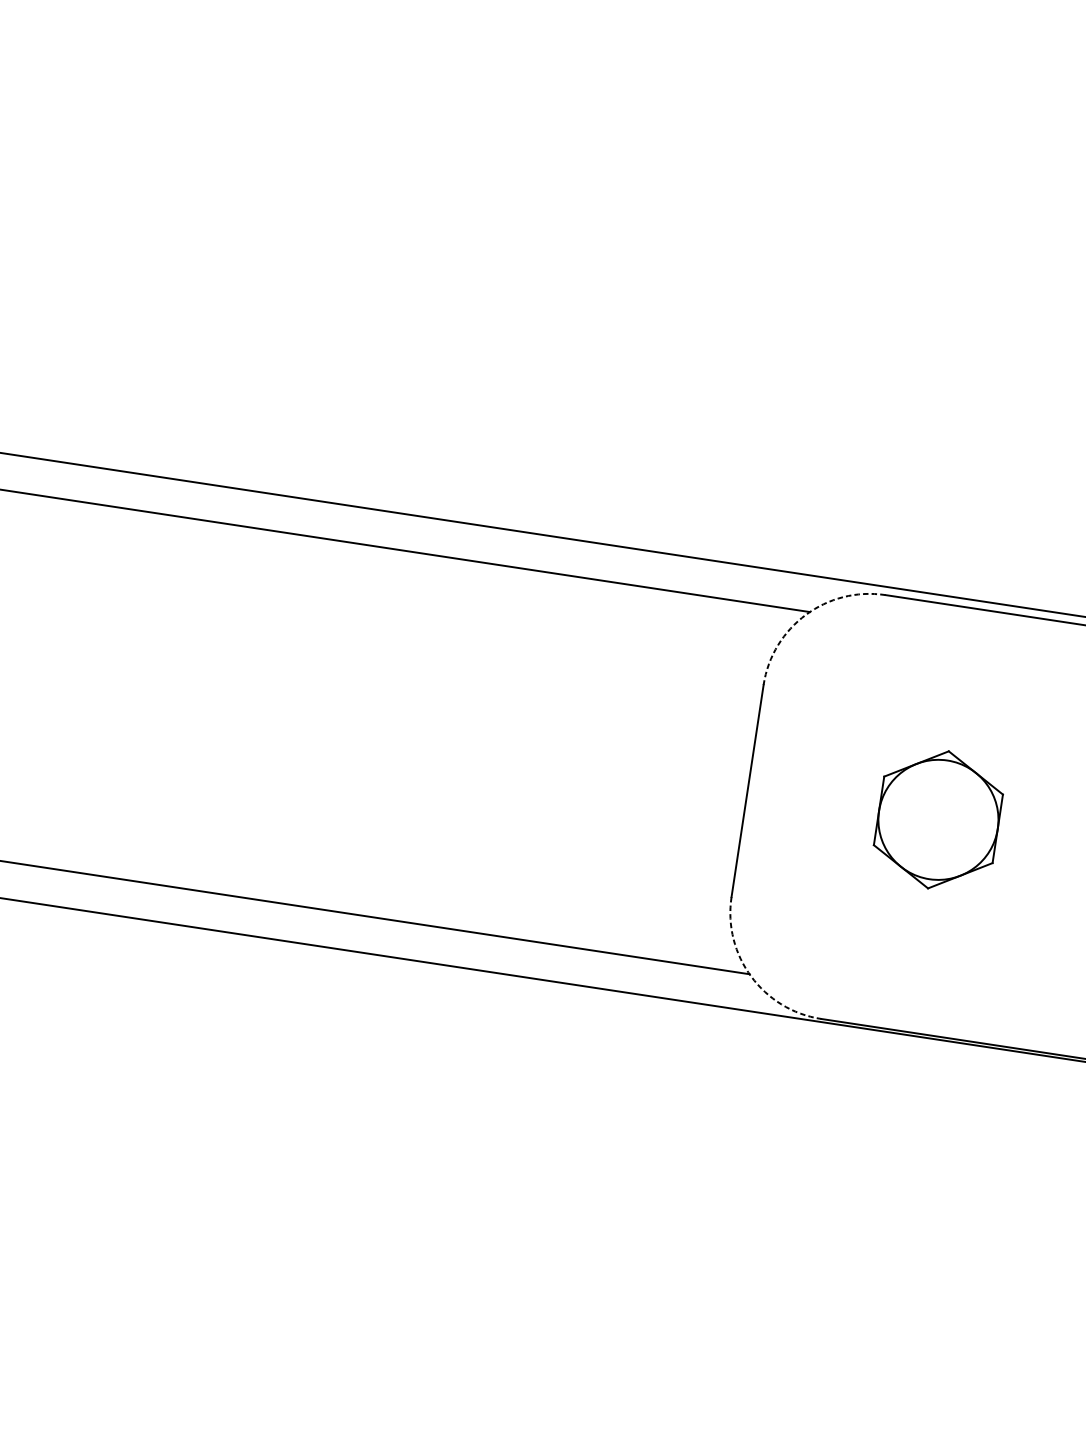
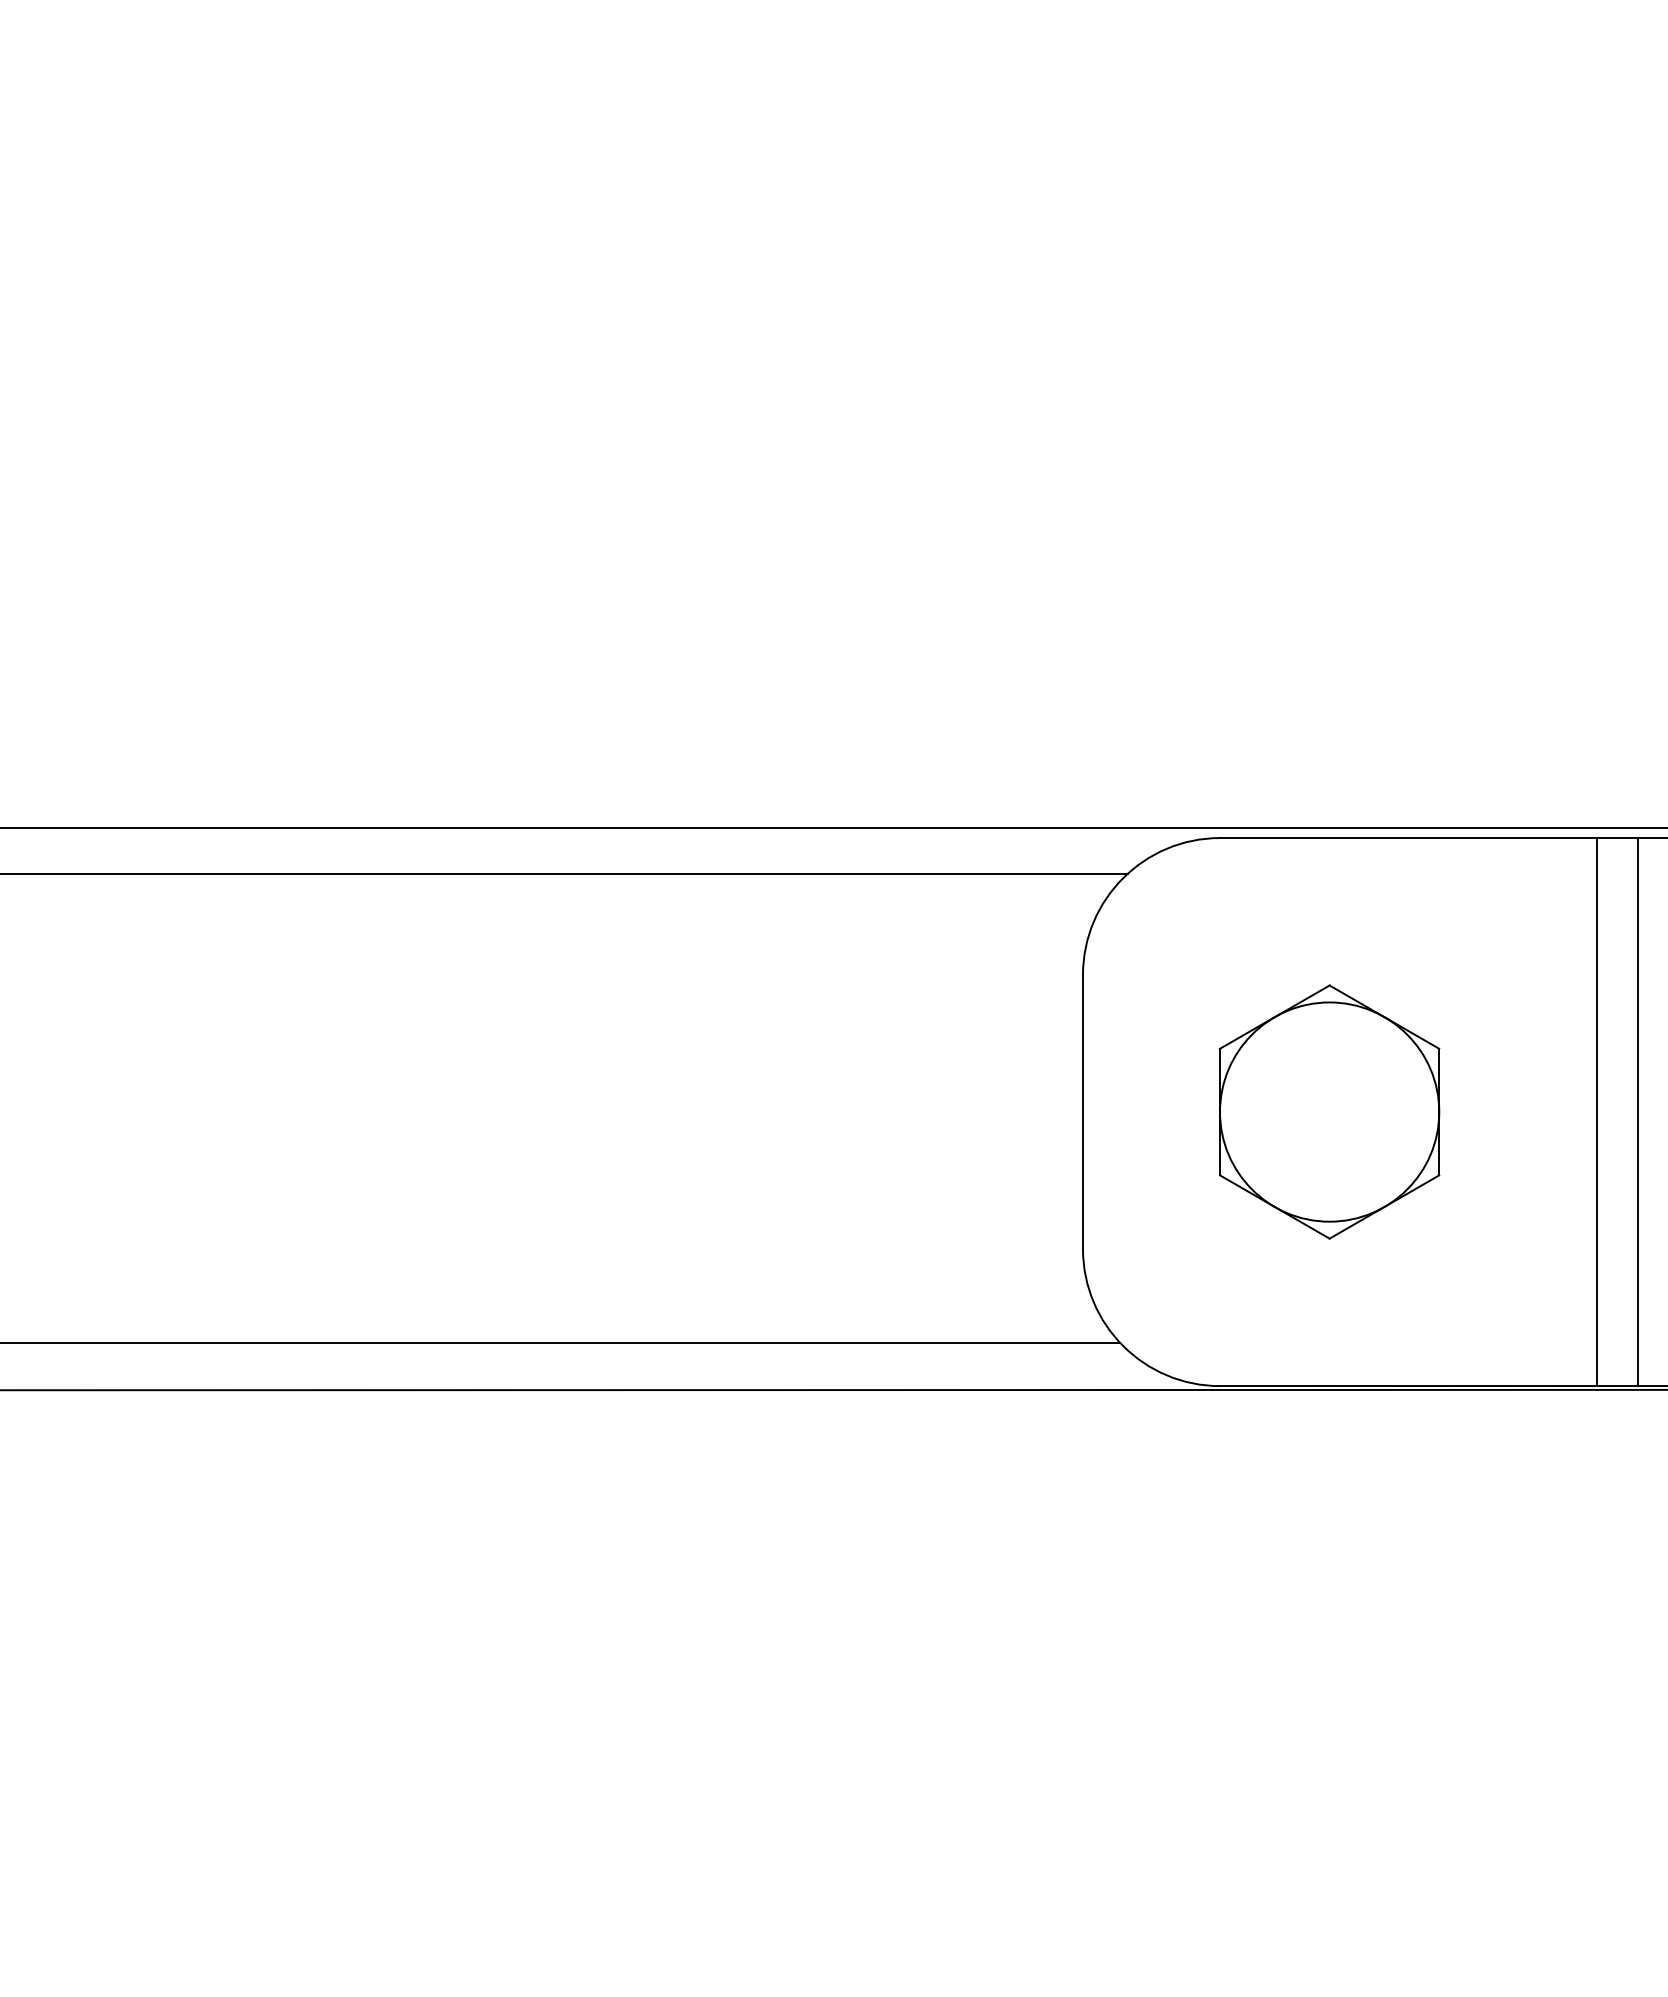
arc: (806, 615) -> (1123, 878), dashed -> solid
part: (938, 819) -> (1329, 1111), size x1.43
arc: (751, 976) -> (1123, 1345), dashed -> solid

